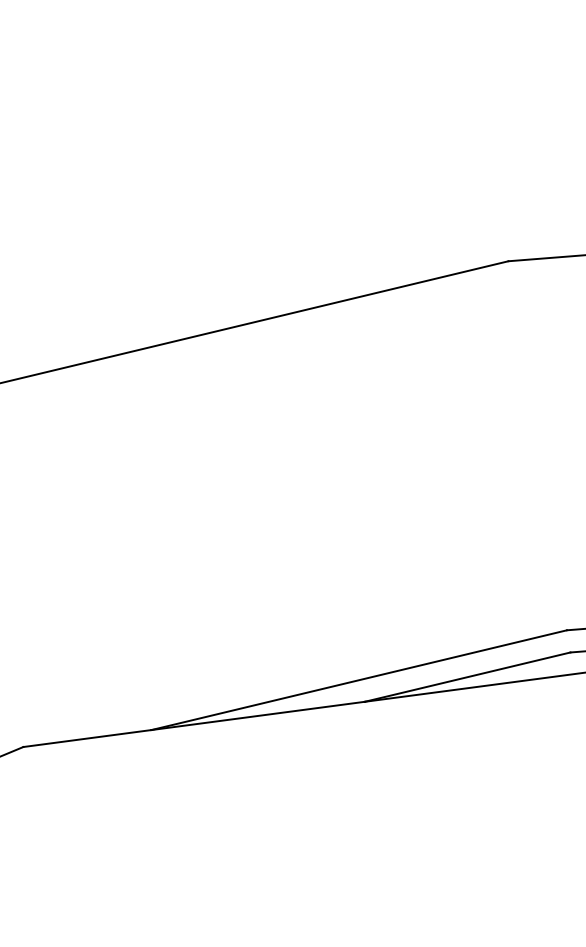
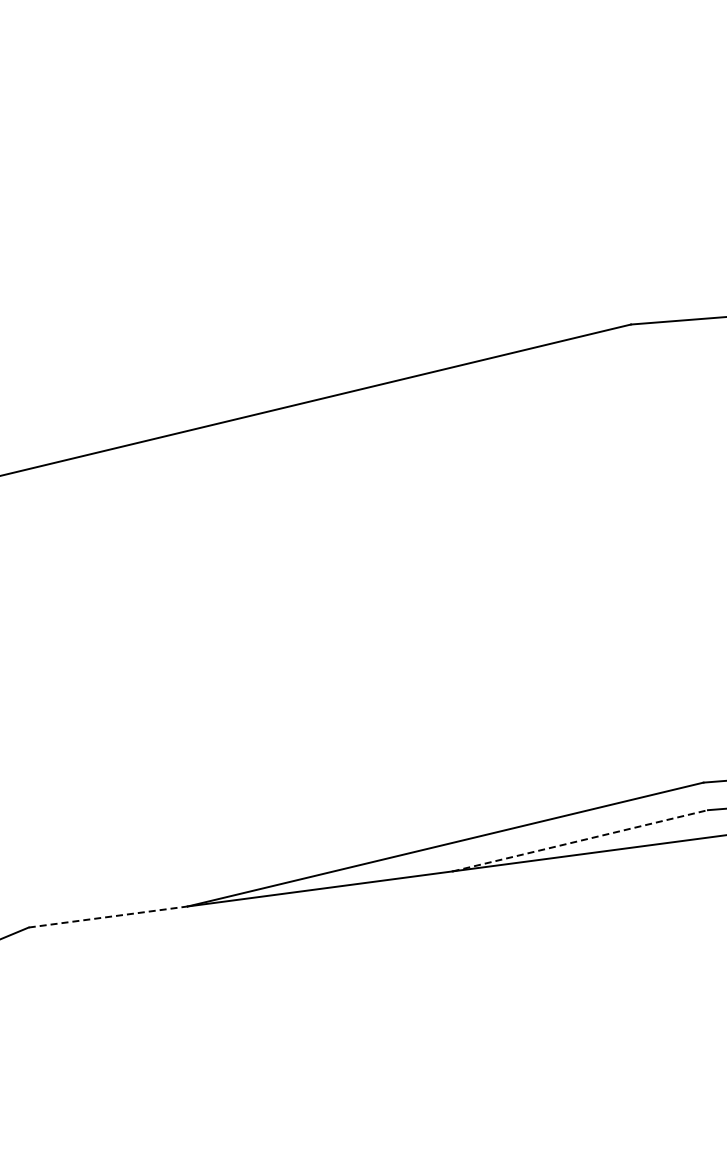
line: (467, 676) -> (580, 840), solid -> dashed
line: (87, 738) -> (108, 916), solid -> dashed

